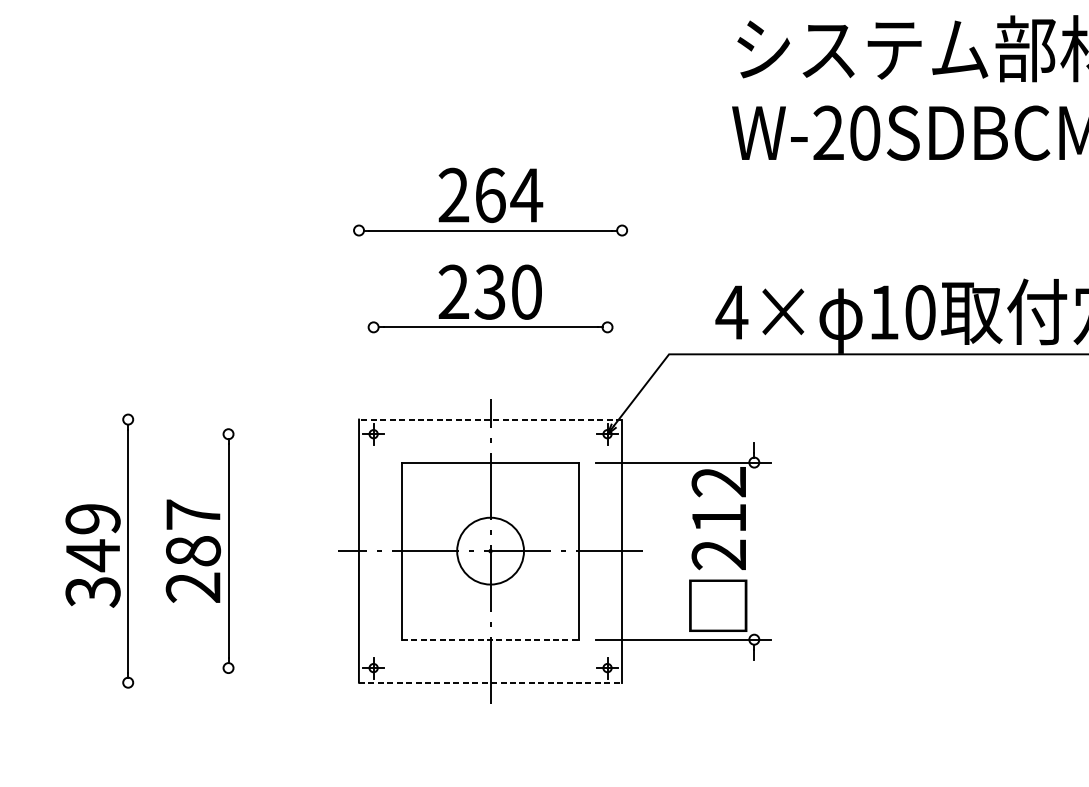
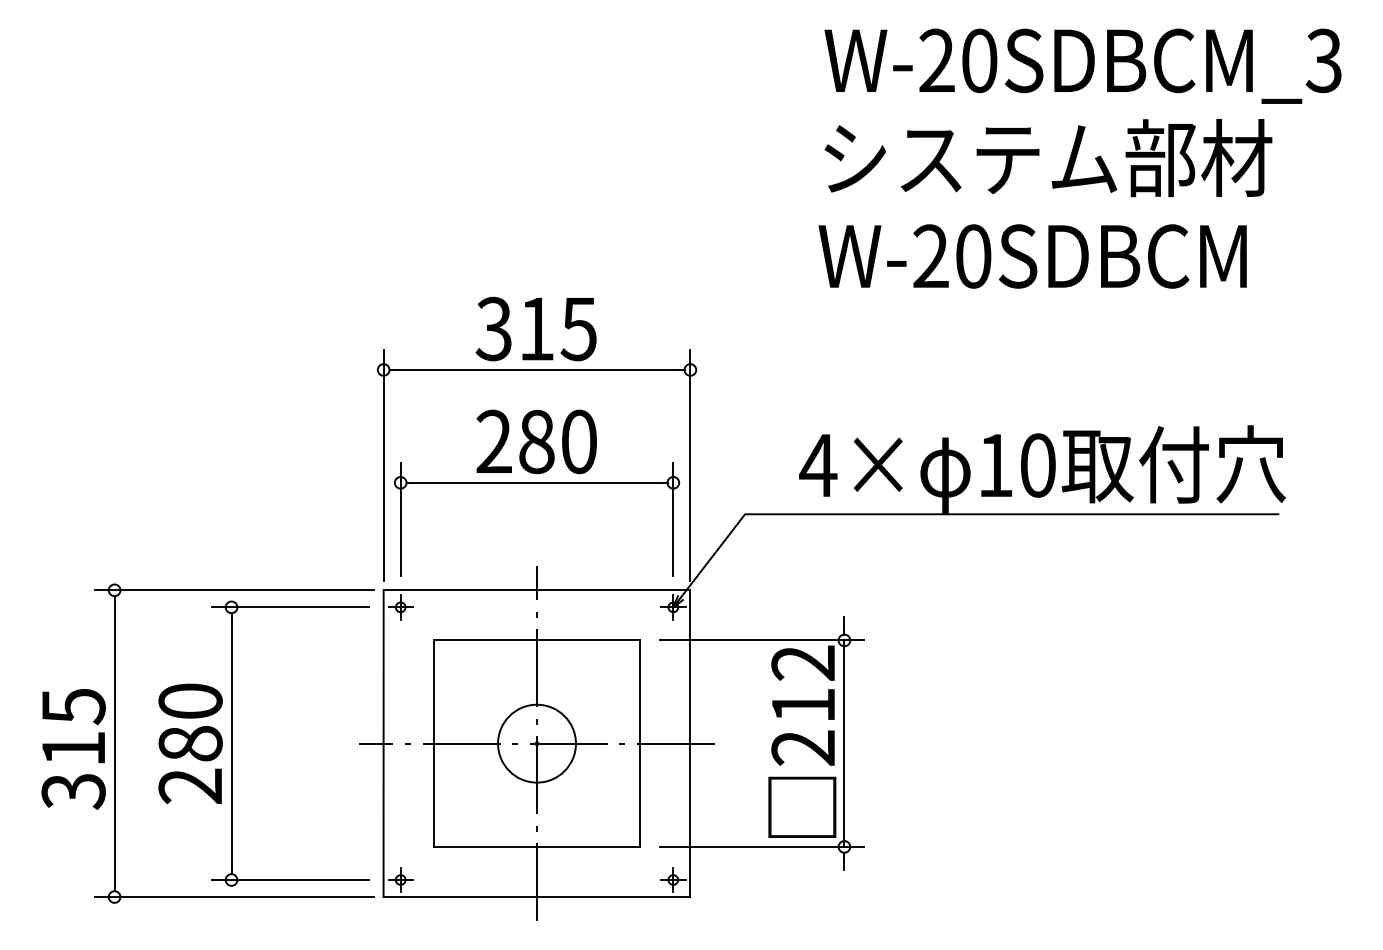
text: (490, 194) -> (536, 328), 264 -> 315
text: (490, 291) -> (536, 441), 230 -> 280
line: (358, 312) -> (383, 465), added
line: (622, 312) -> (690, 465), added
line: (373, 358) -> (400, 519), added
line: (607, 358) -> (673, 519), added
line: (231, 419) -> (234, 590), added
line: (490, 419) -> (536, 590), dashed -> solid
line: (279, 434) -> (290, 607), added
text: (193, 514) -> (190, 700), 287 -> 280
text: (92, 538) -> (73, 728), 349 -> 315
line: (754, 550) -> (844, 743), added
line: (491, 639) -> (537, 846), dashed -> solid
line: (279, 668) -> (290, 880), added
line: (231, 683) -> (234, 897), added
line: (491, 683) -> (537, 897), dashed -> solid

